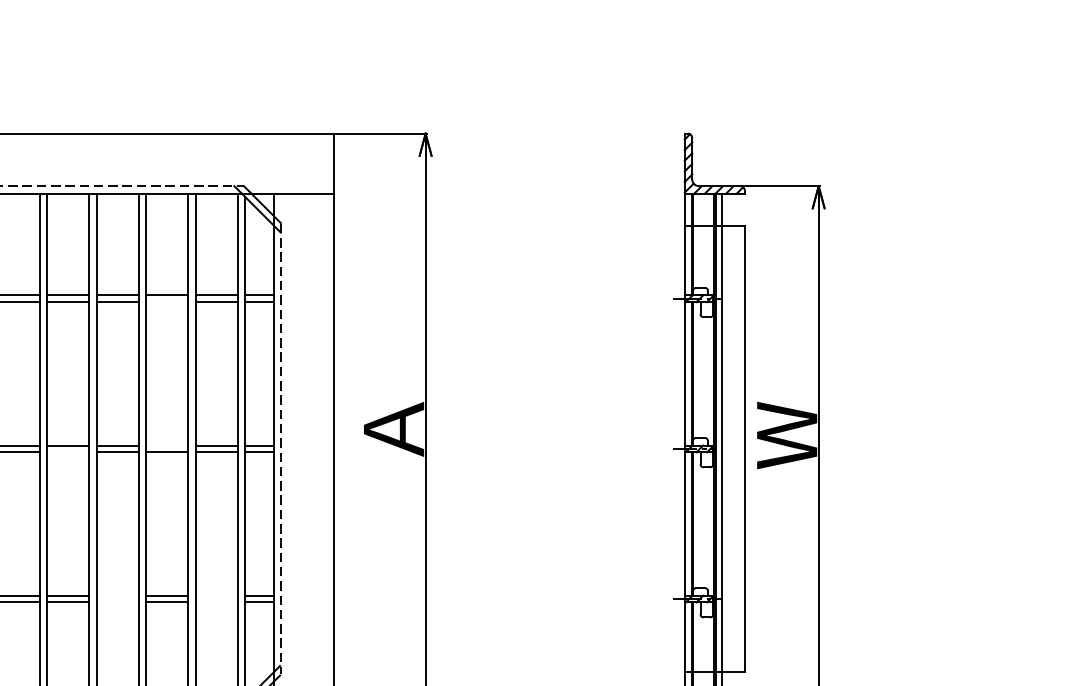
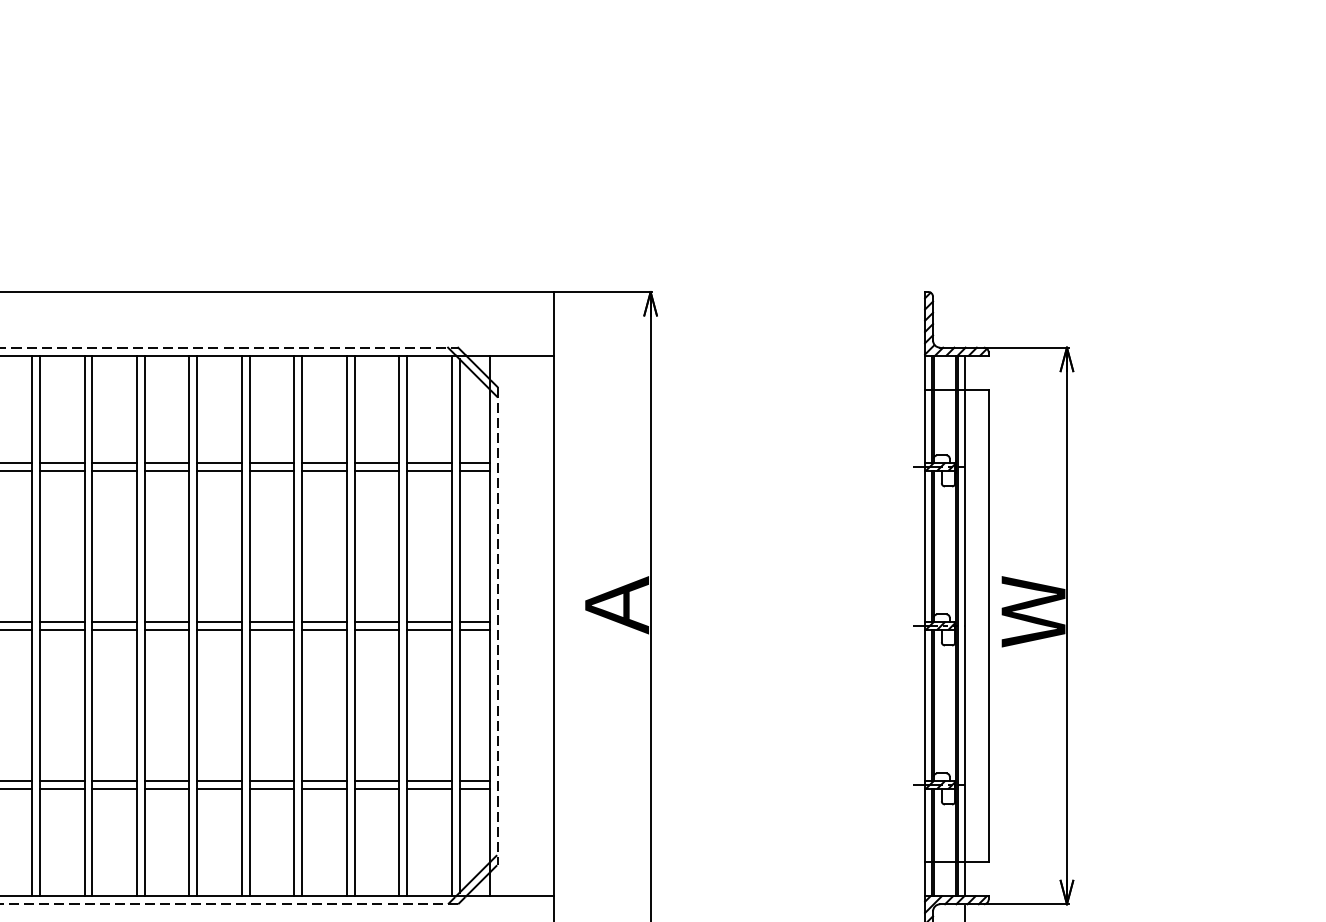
line: (166, 302) -> (376, 470), added
line: (166, 445) -> (376, 622), added
line: (67, 452) -> (271, 629), added
line: (117, 595) -> (324, 781), added
line: (216, 595) -> (429, 781), added
line: (117, 602) -> (324, 788), added
line: (216, 602) -> (429, 788), added

